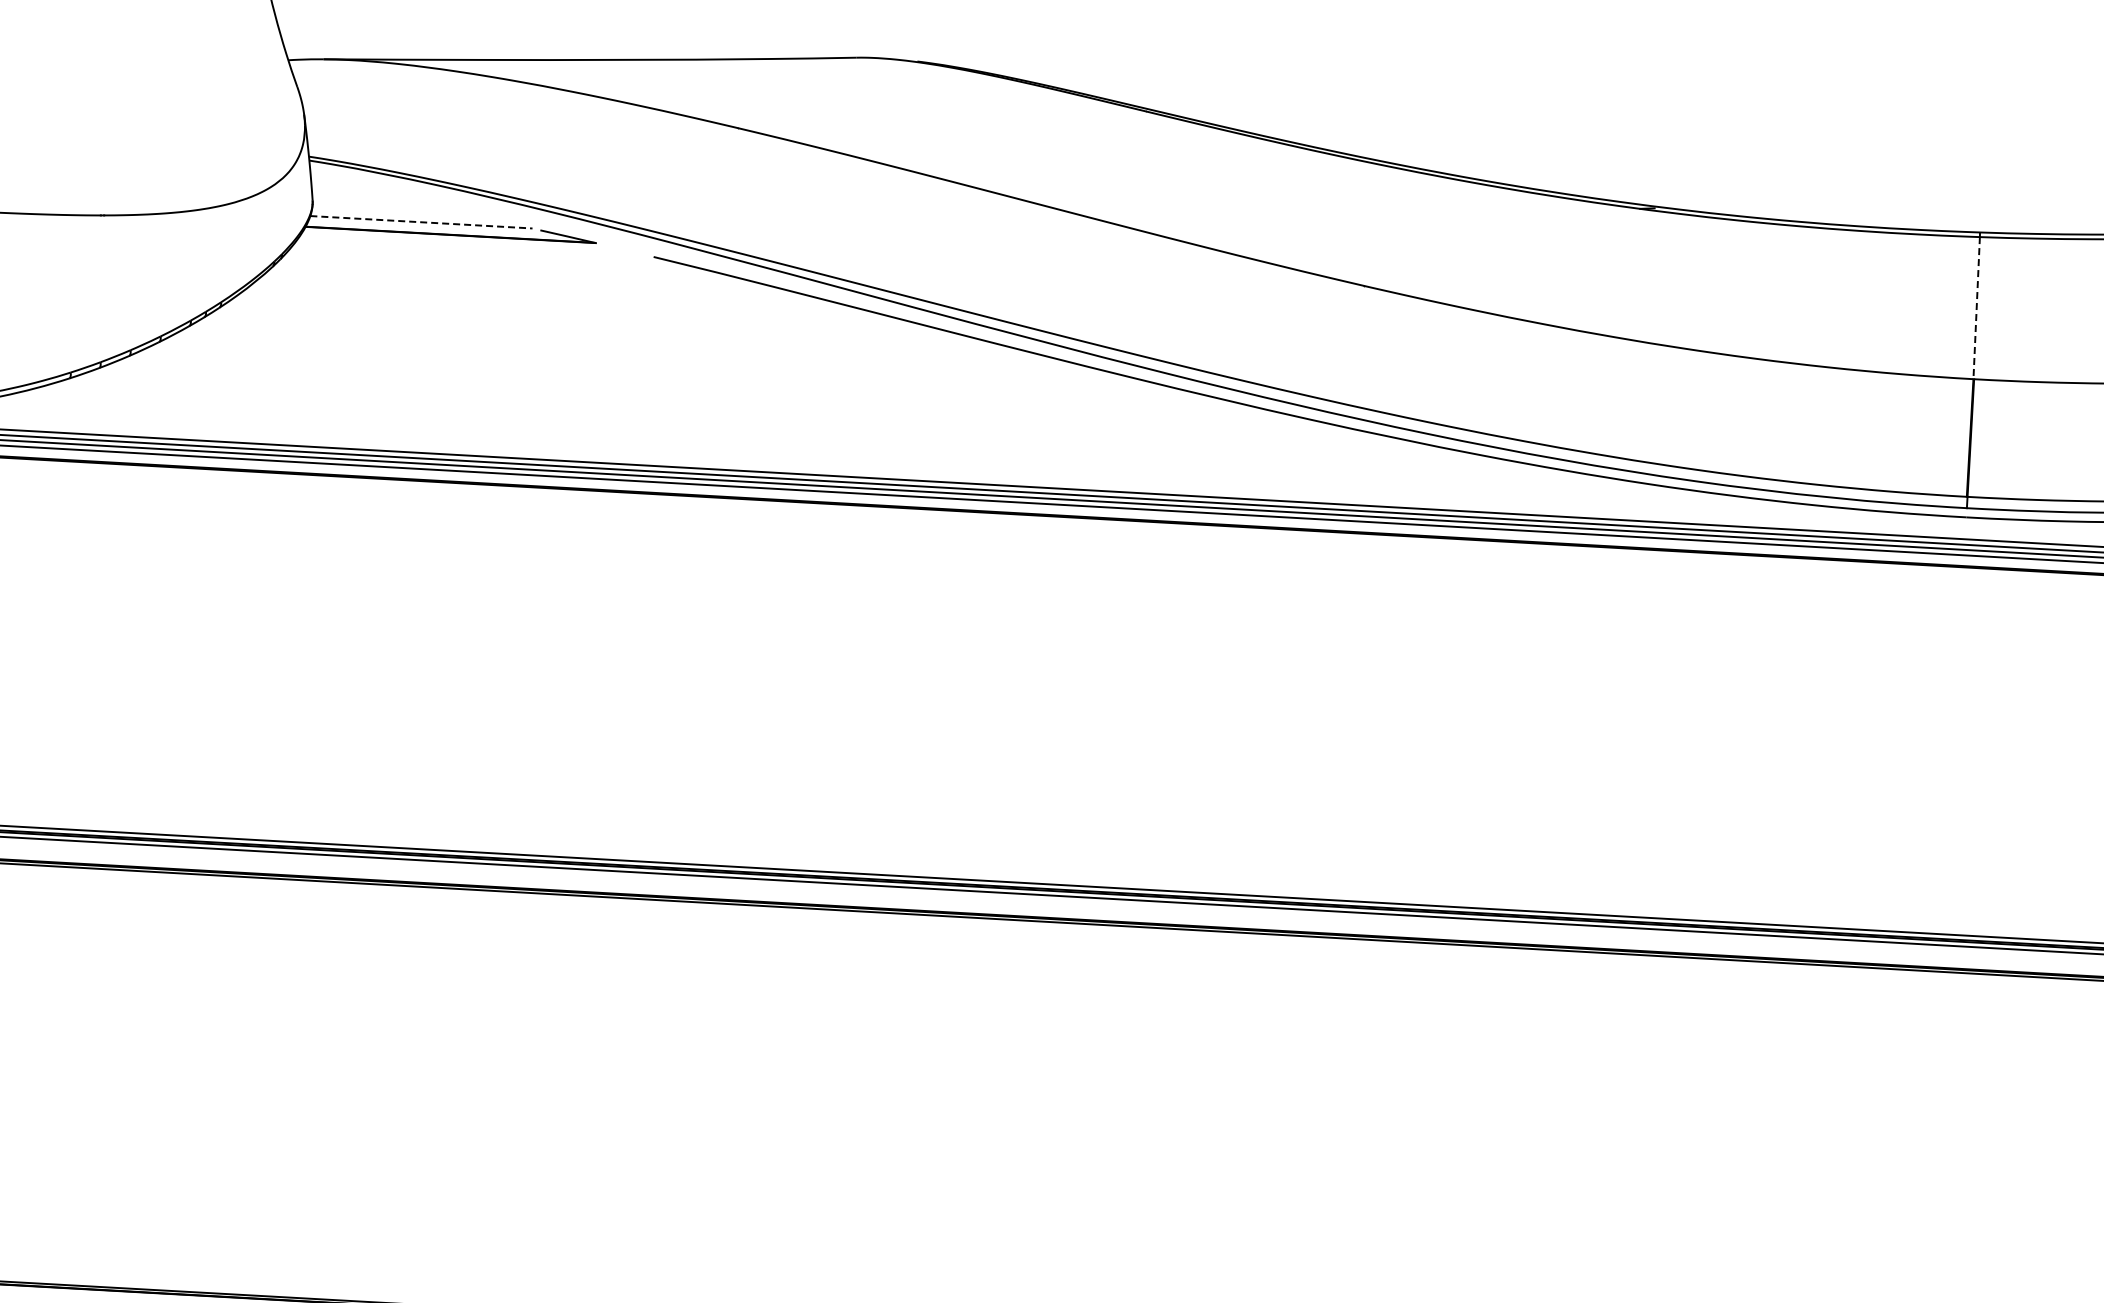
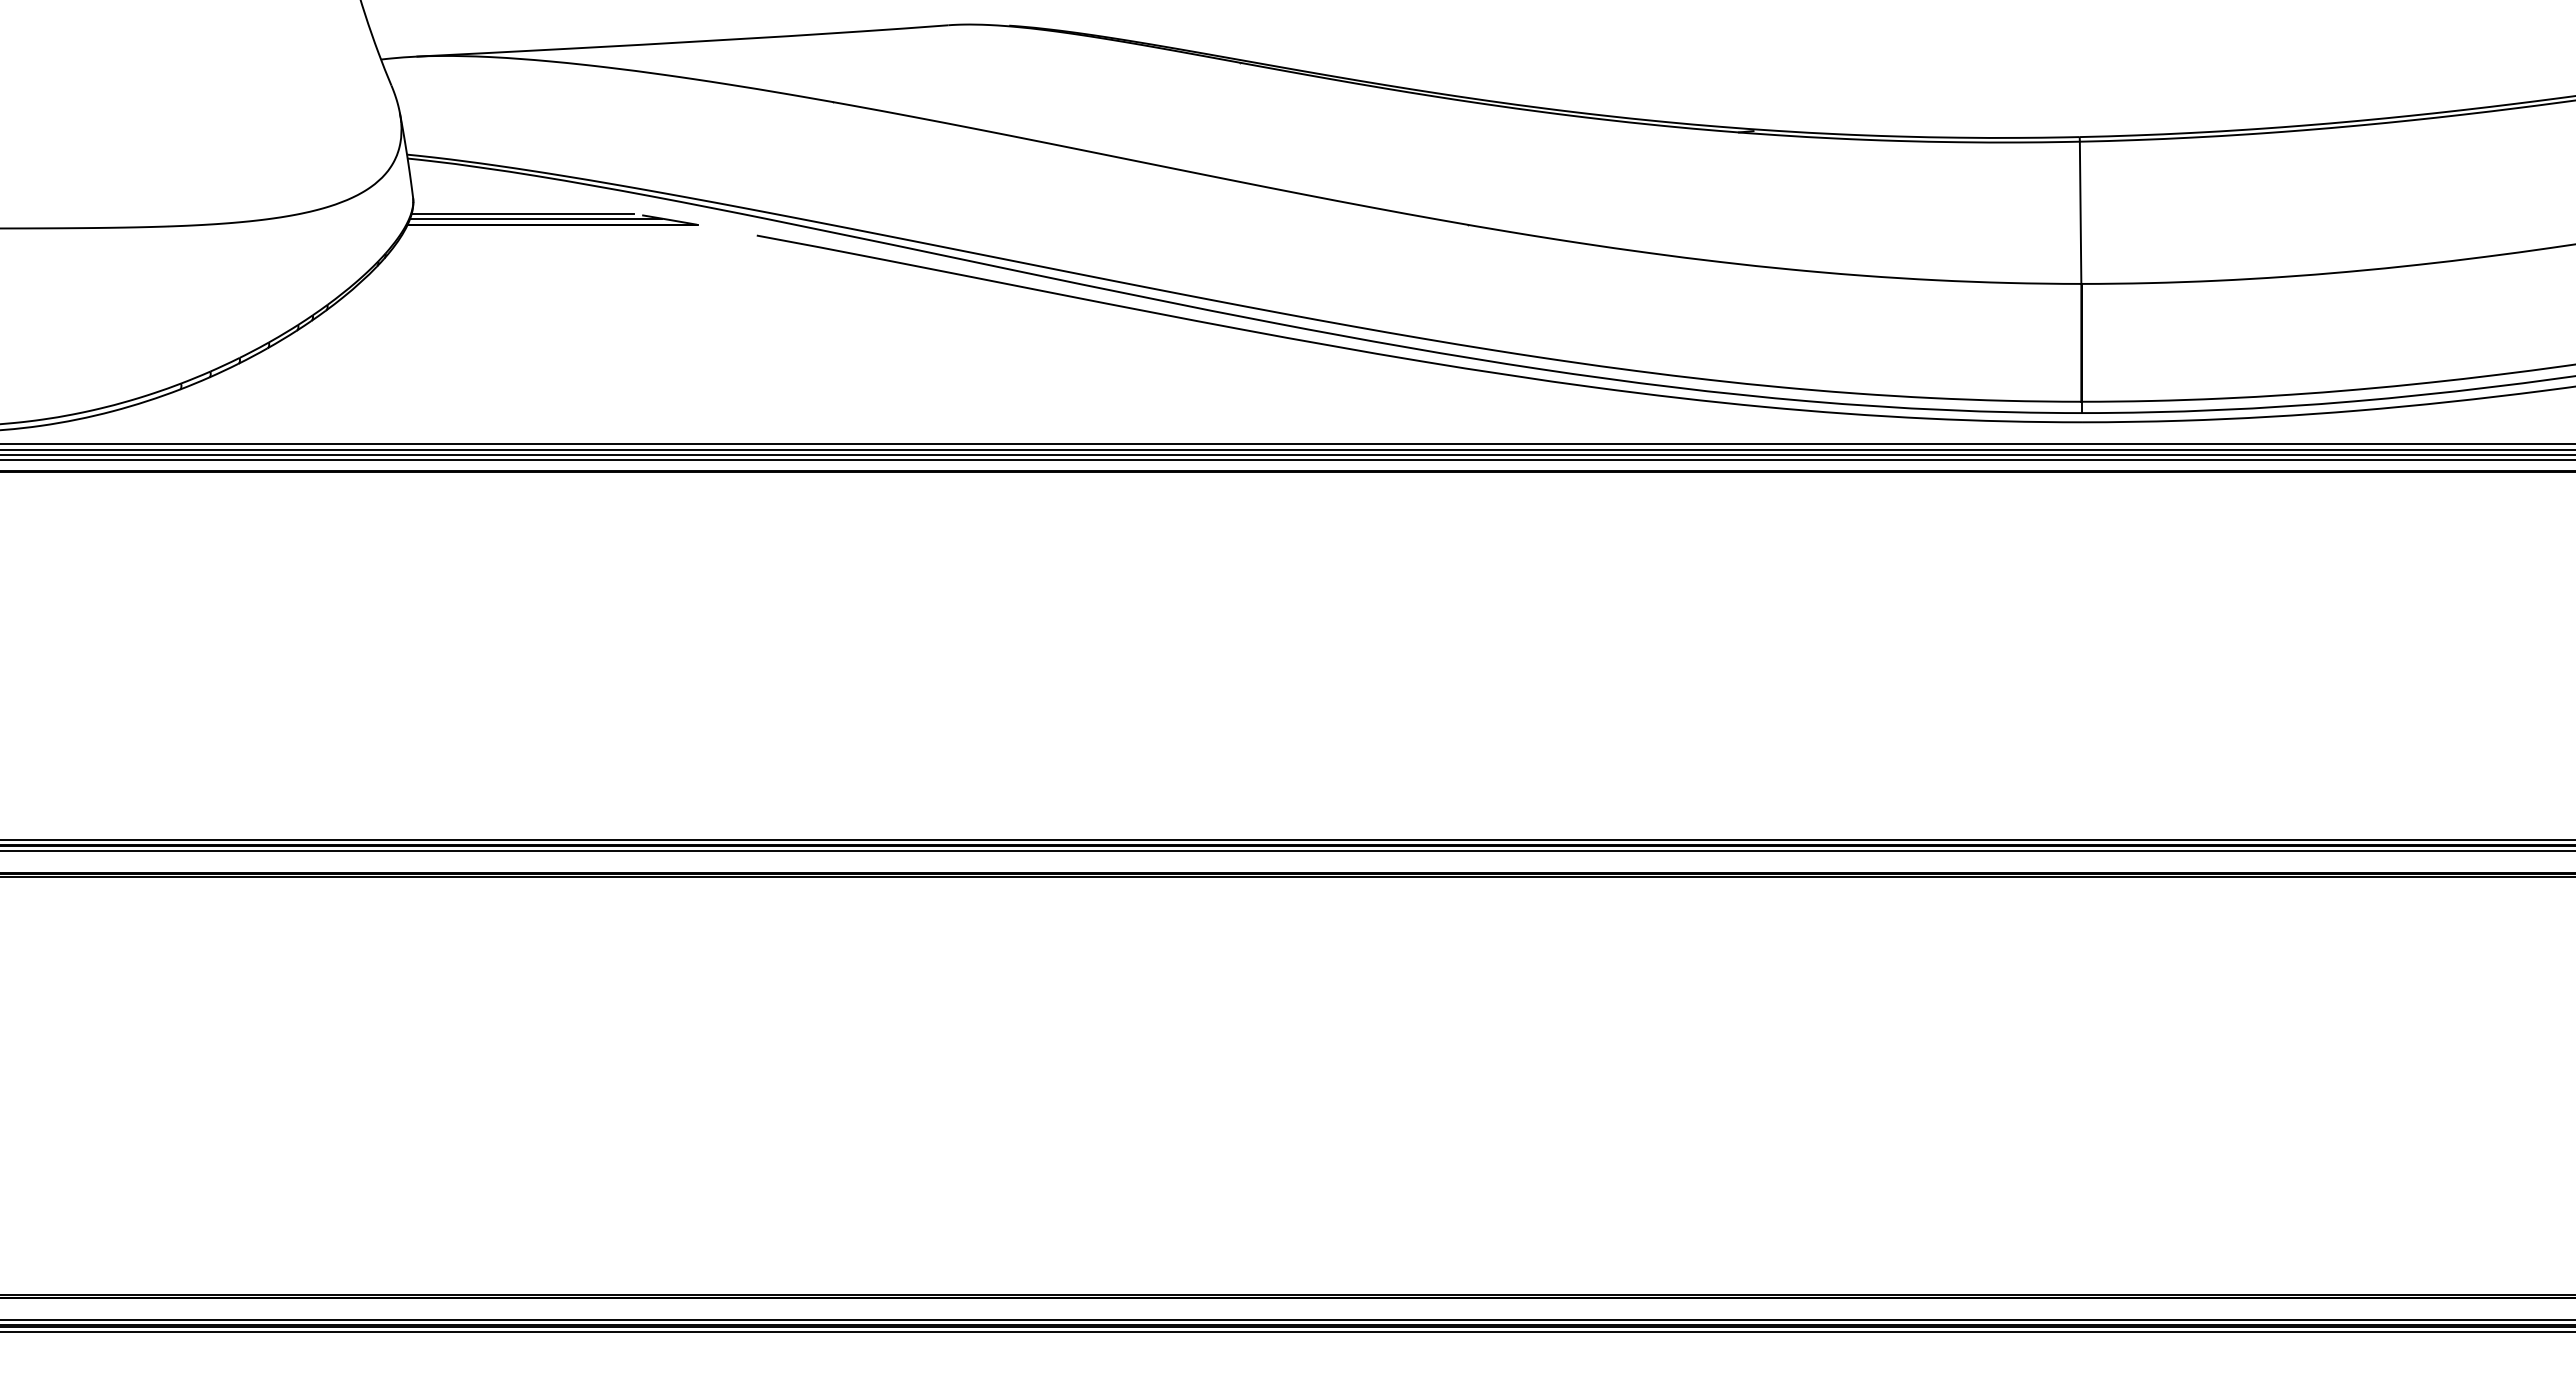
line: (421, 221) -> (523, 213), dashed -> solid
line: (434, 227) -> (536, 218), added
line: (1976, 308) -> (2080, 213), dashed -> solid

